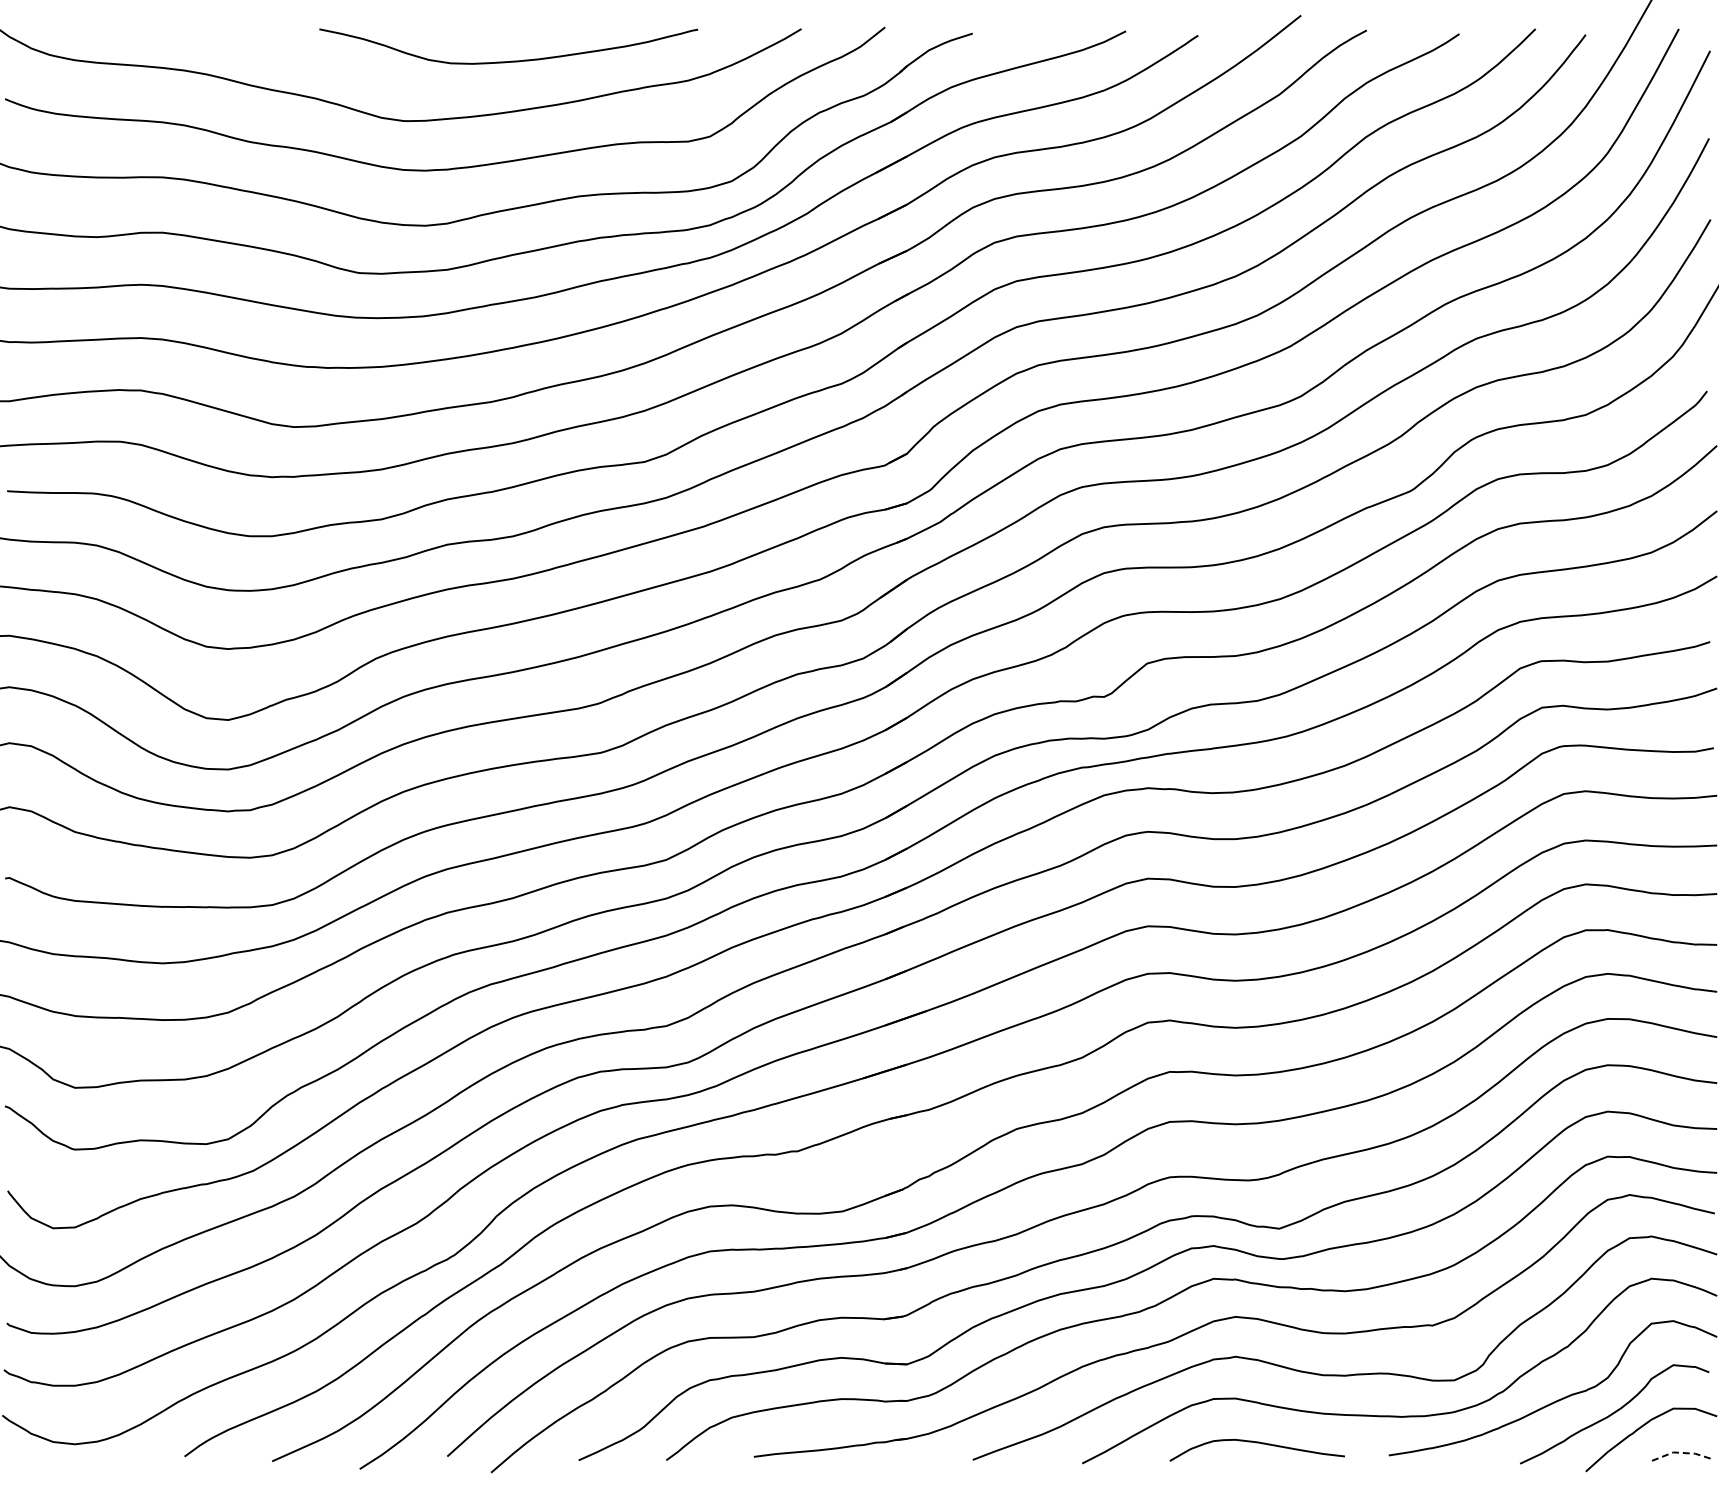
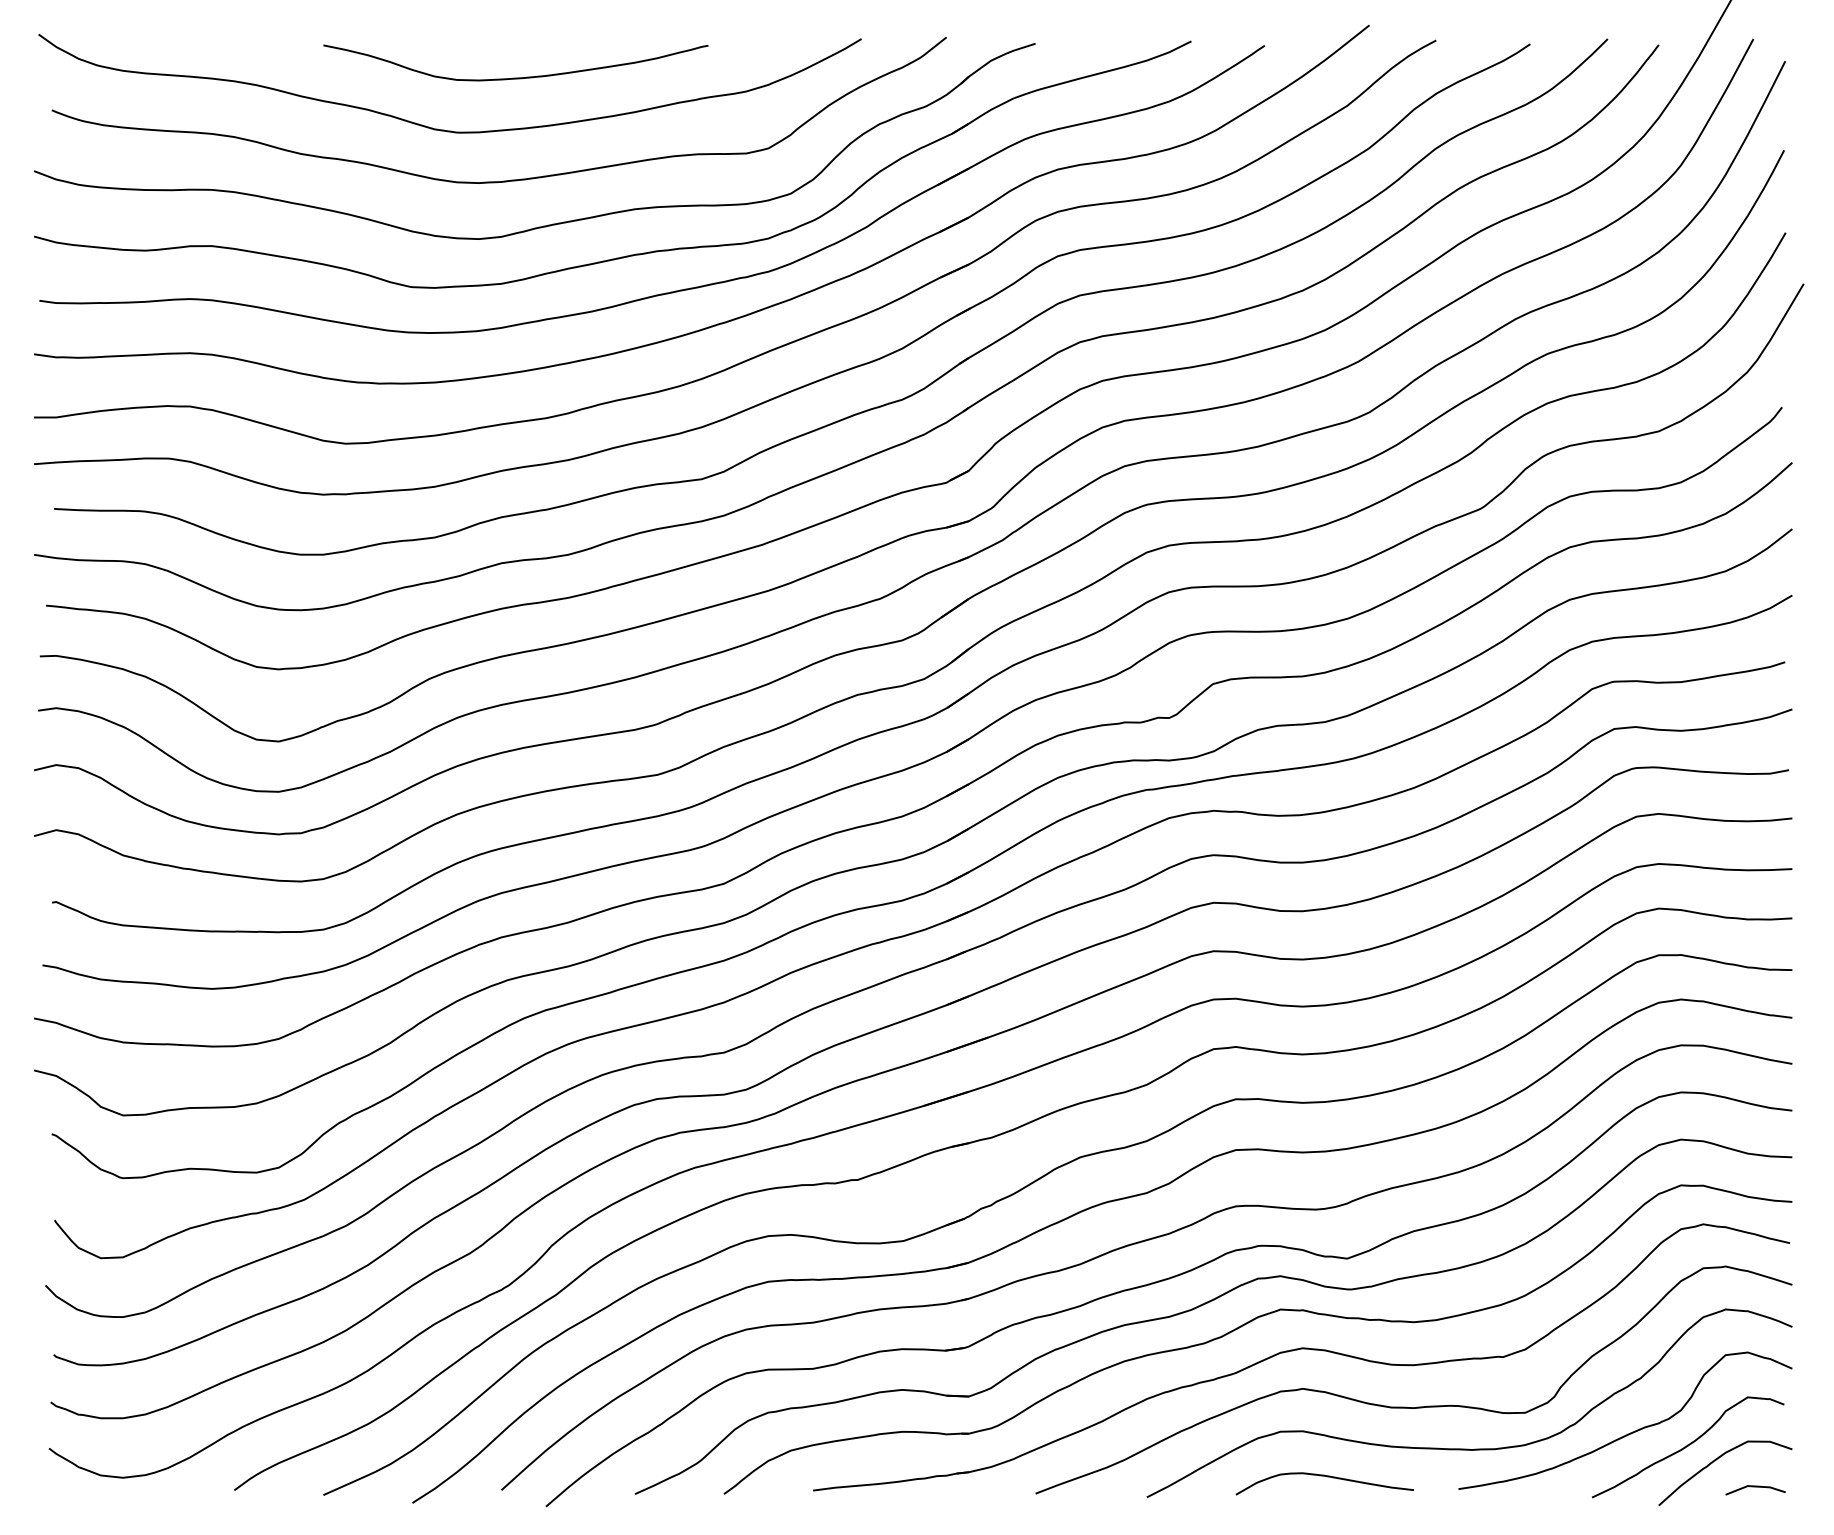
curve: (508, 60) -> (515, 77), moved
line: (1680, 1452) -> (1755, 1486), dashed -> solid

